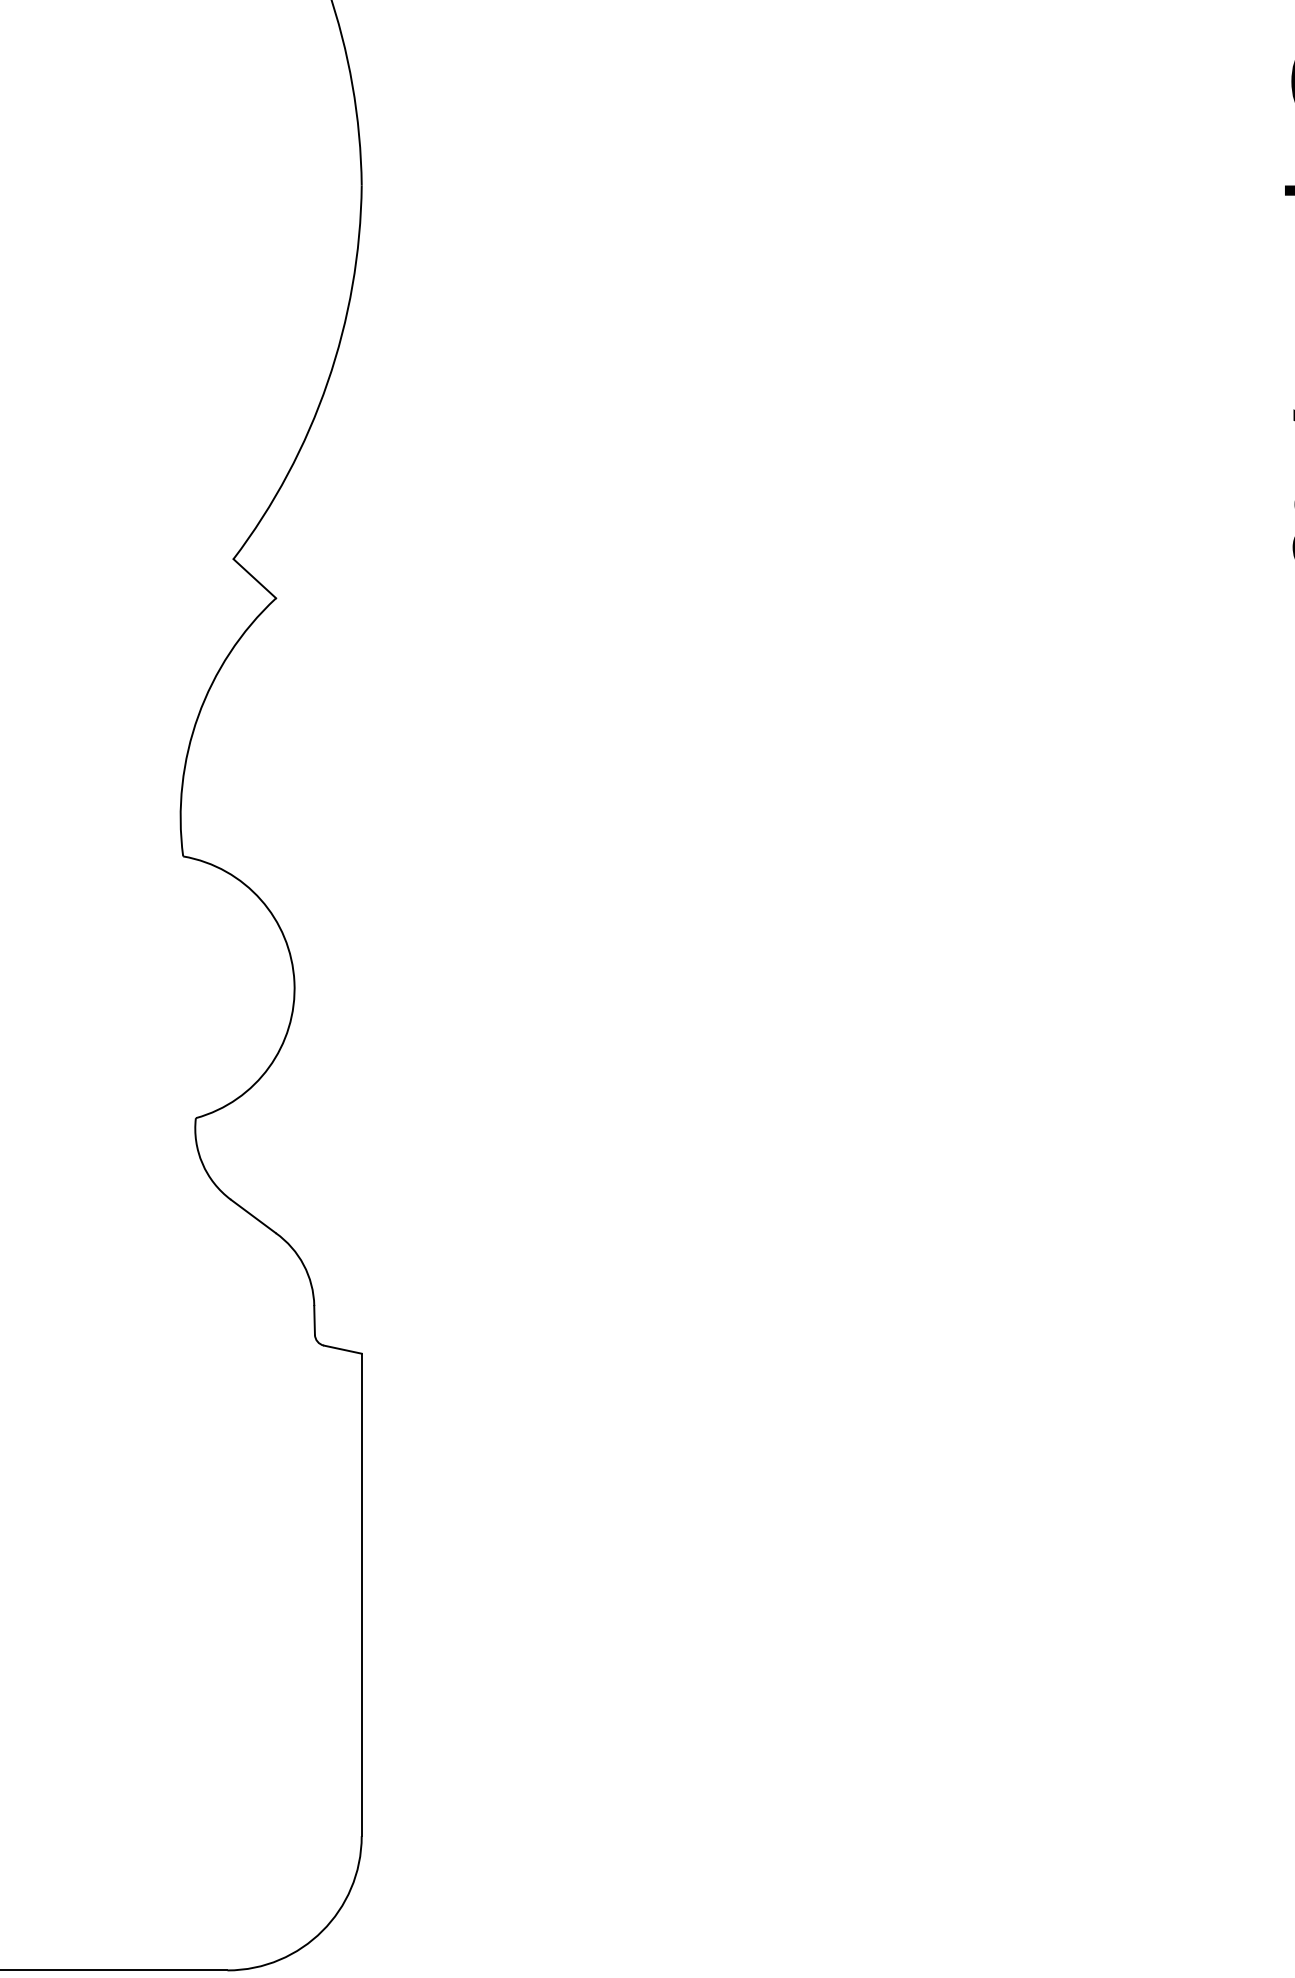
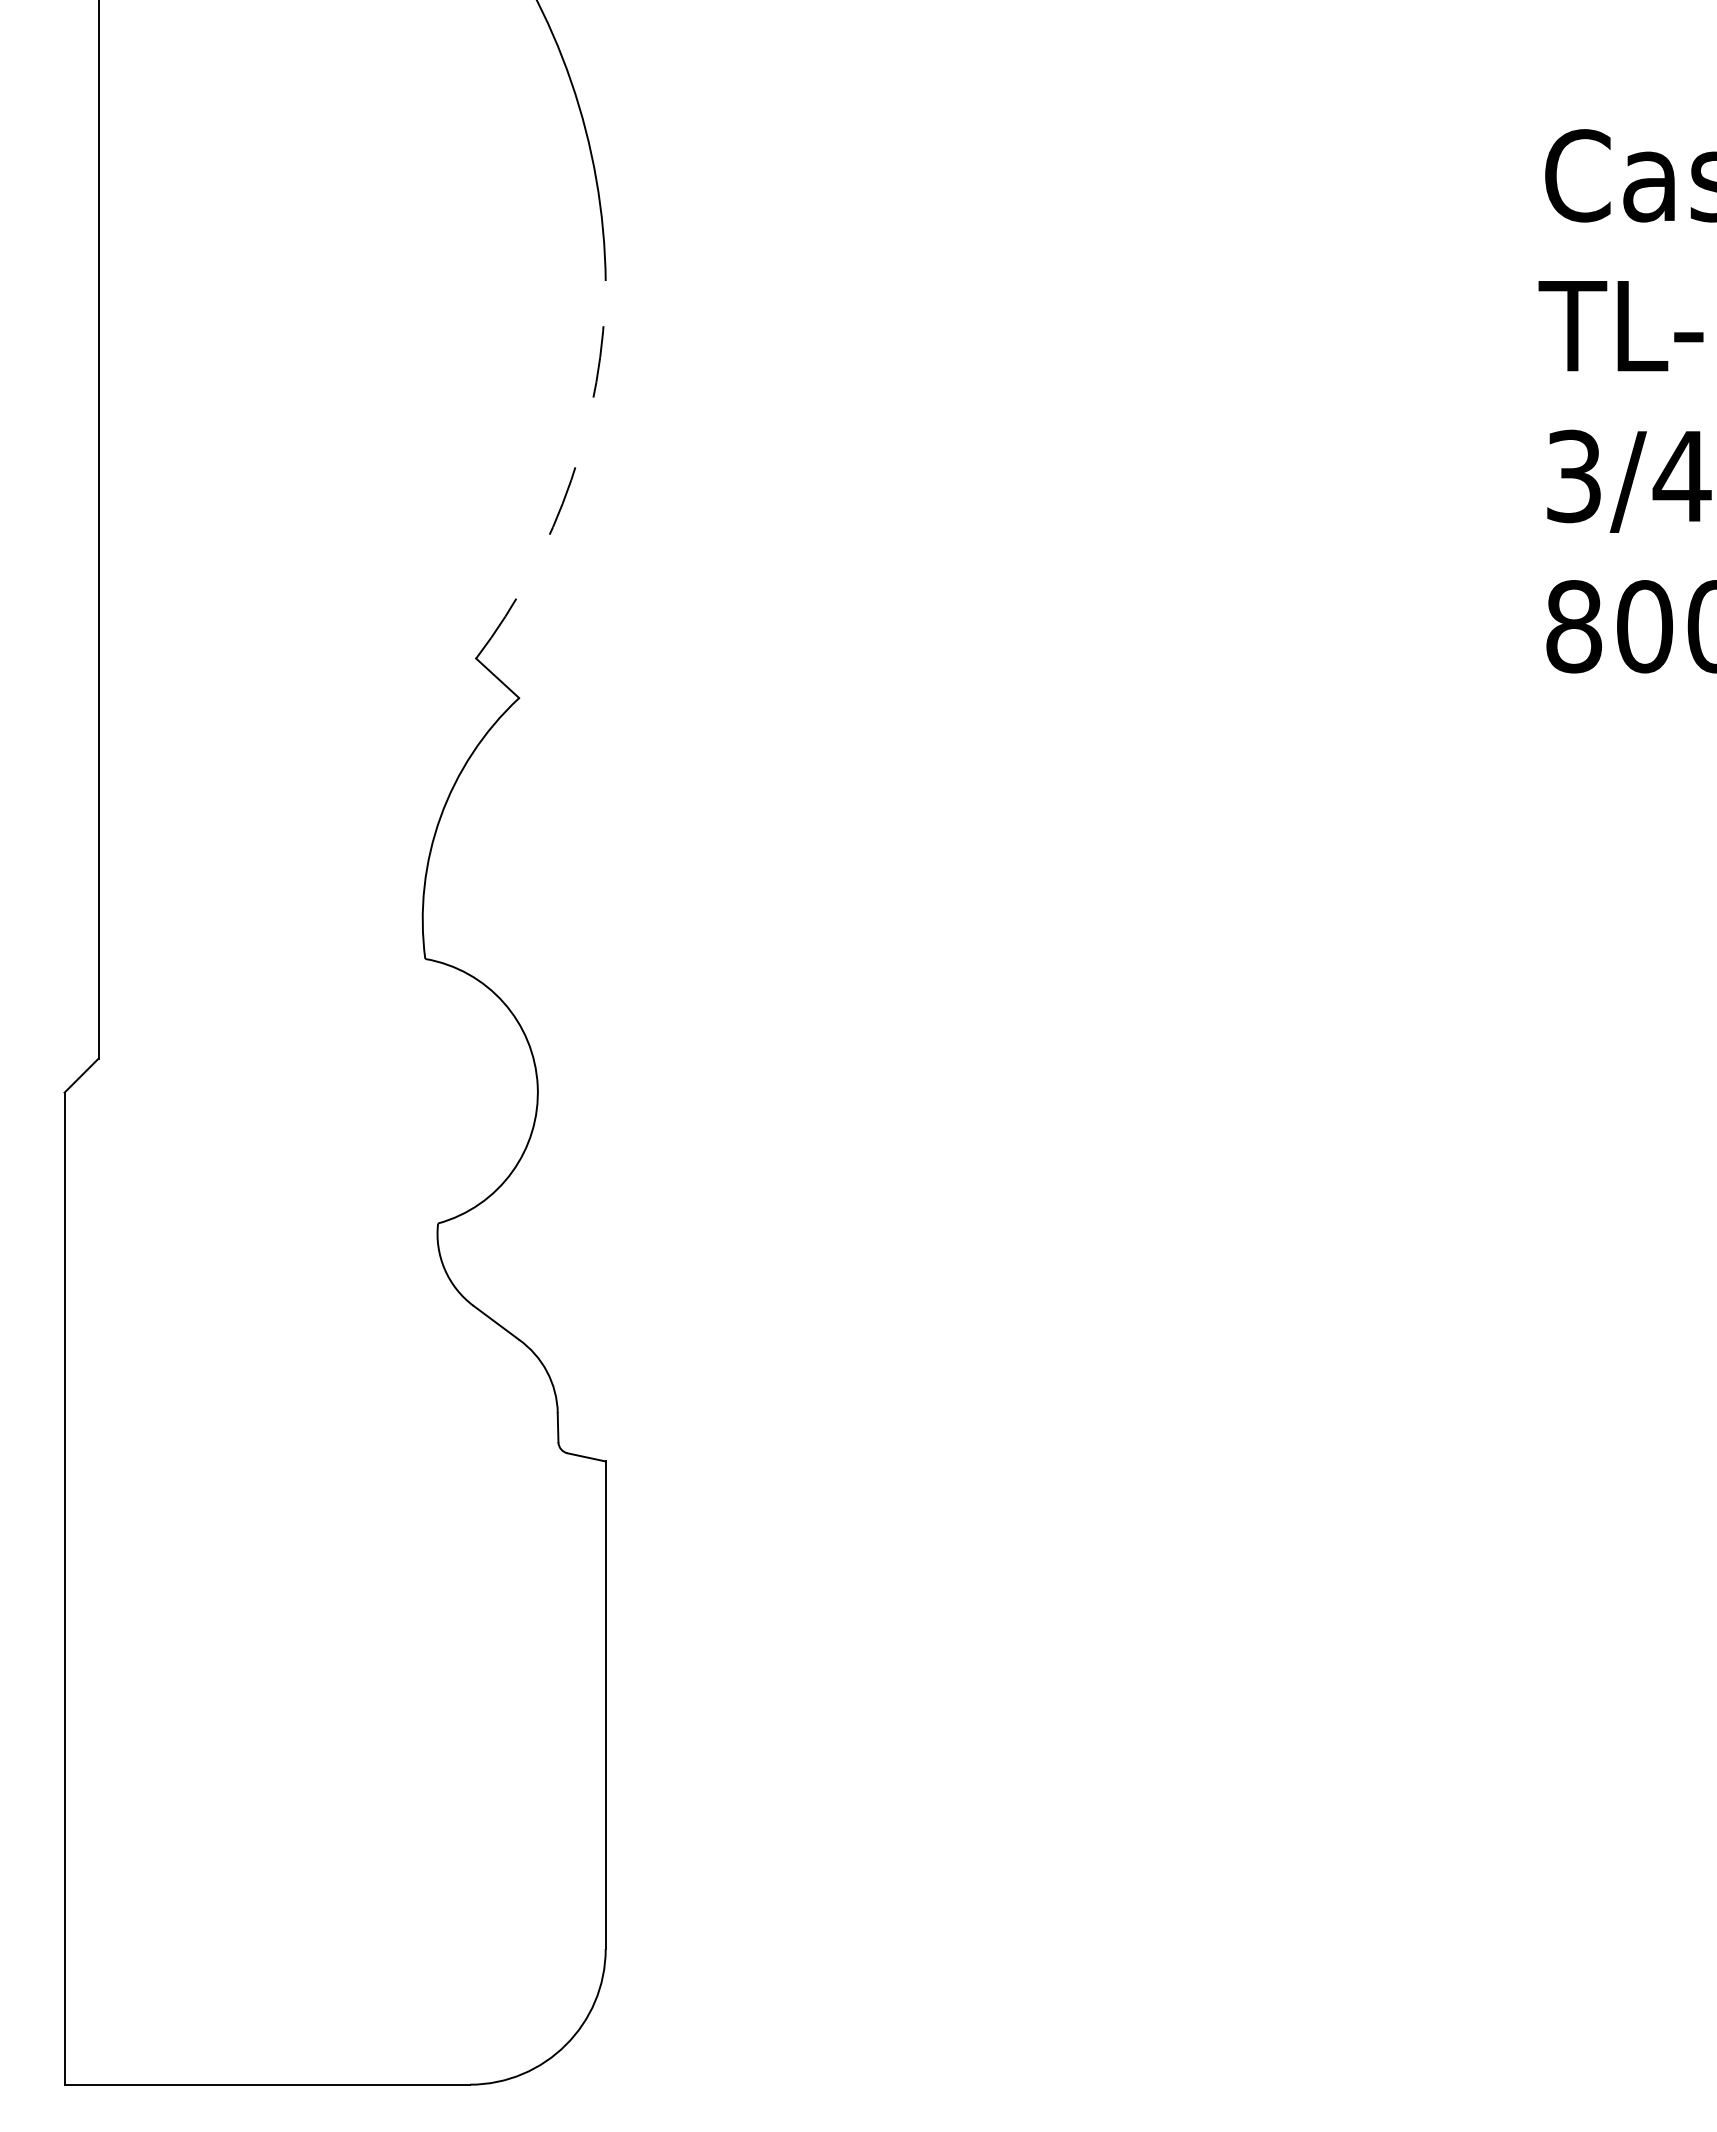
arc: (327, 382) -> (571, 480), solid -> dashed

